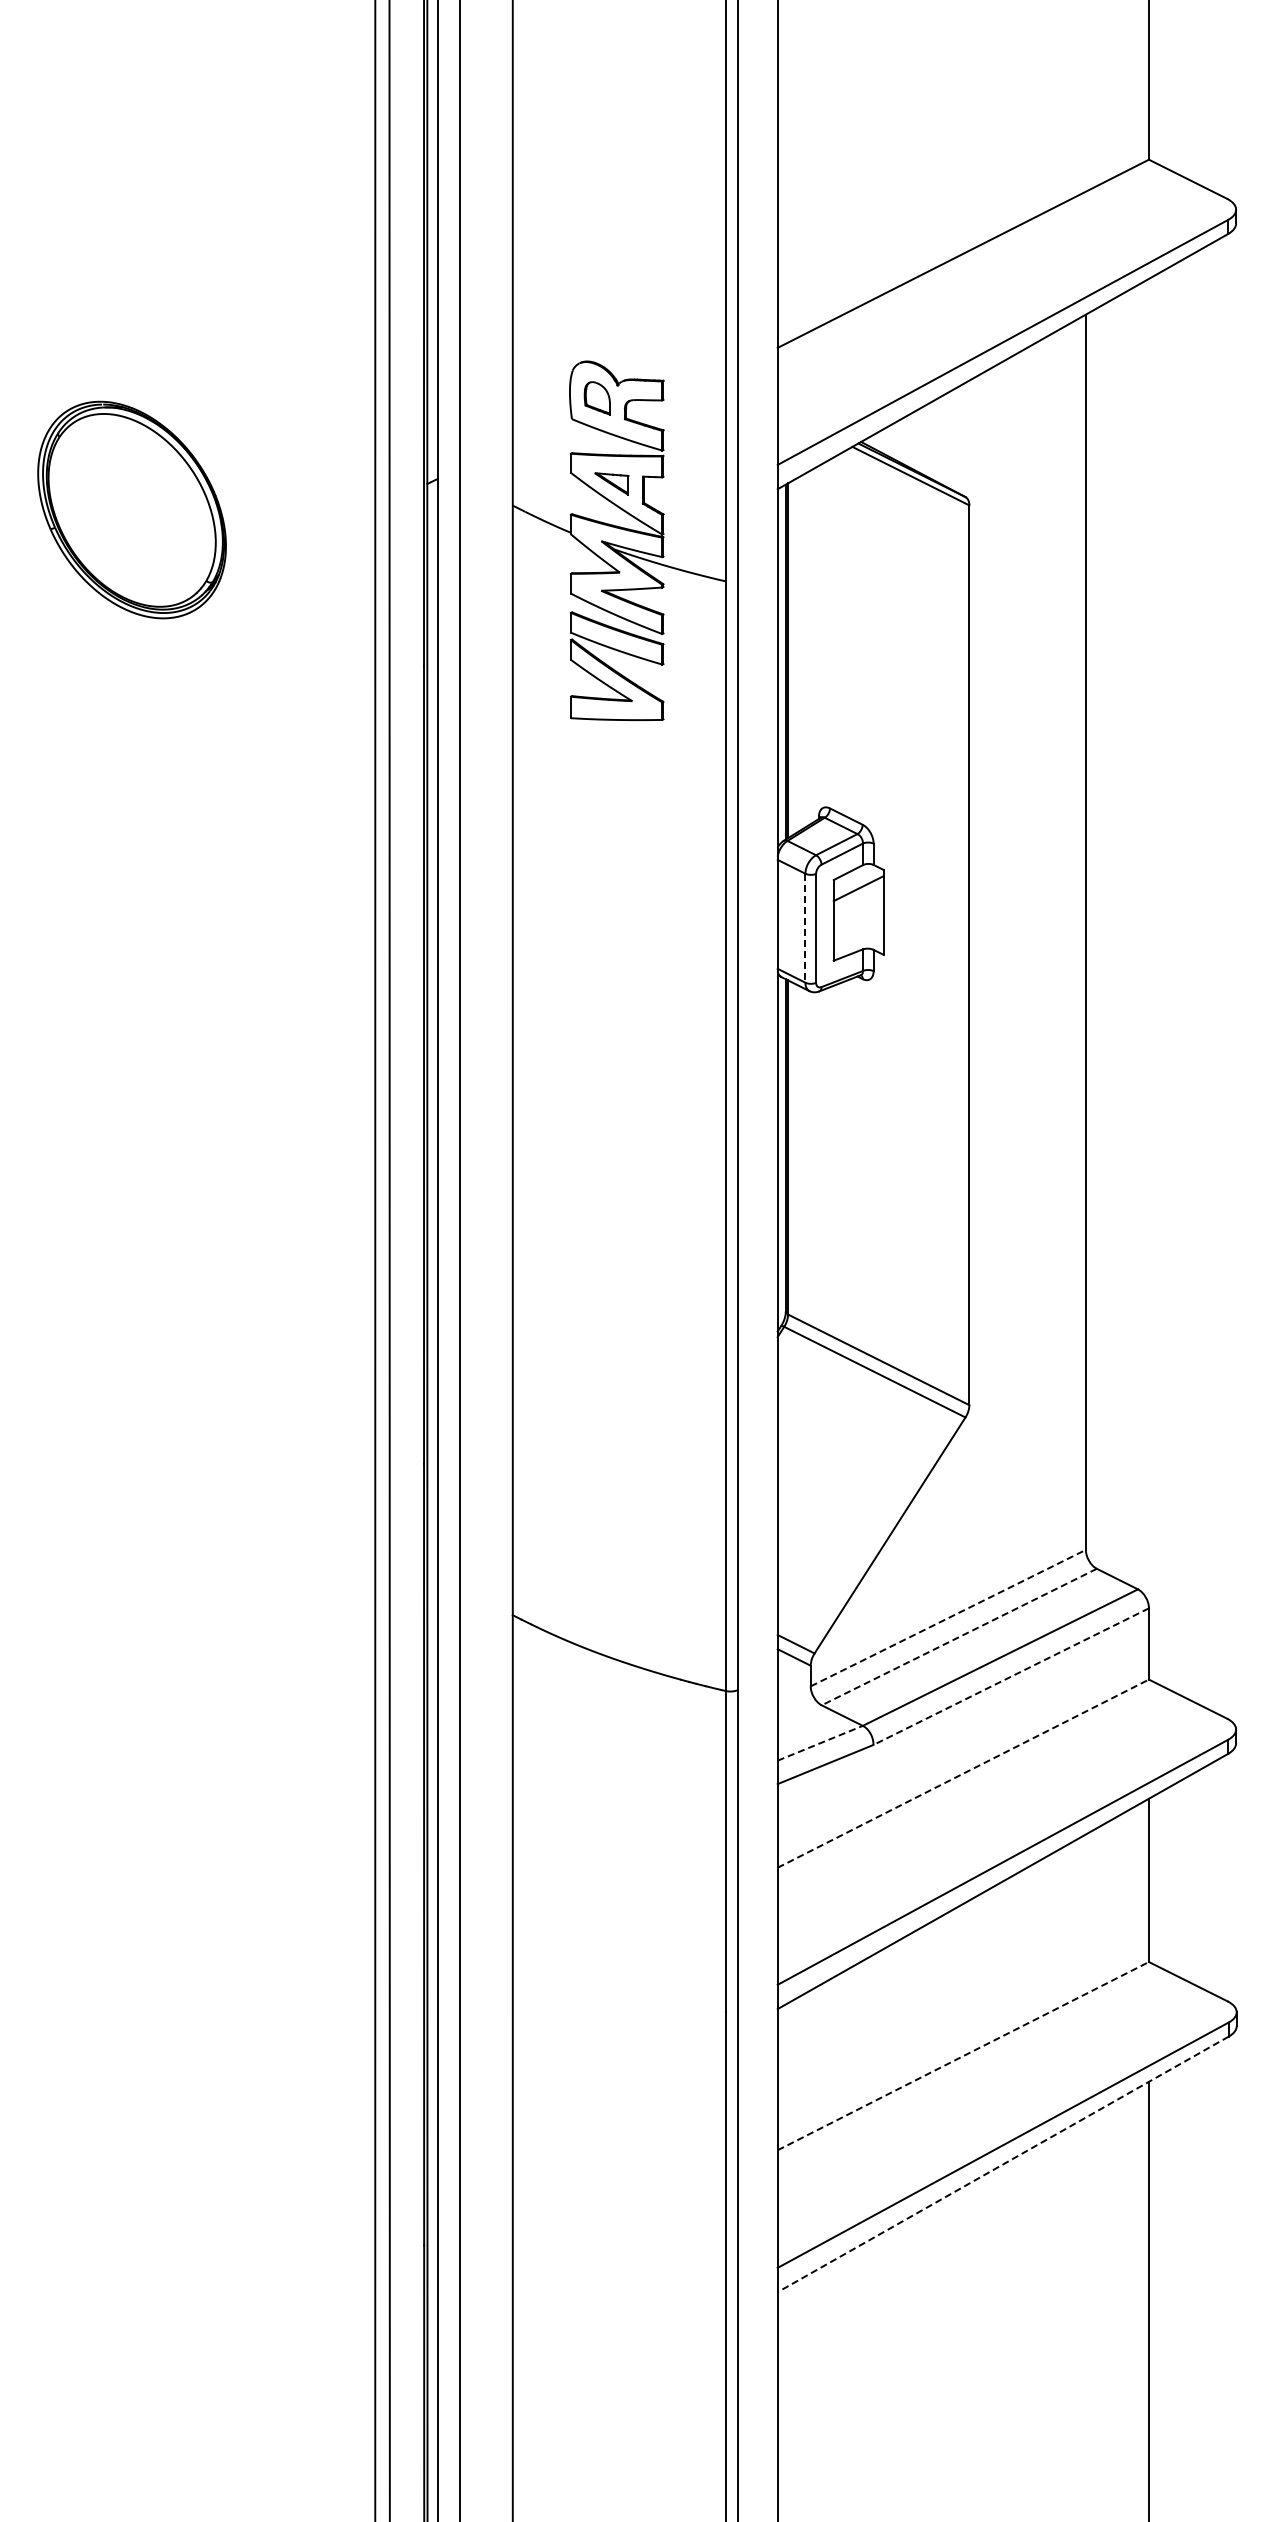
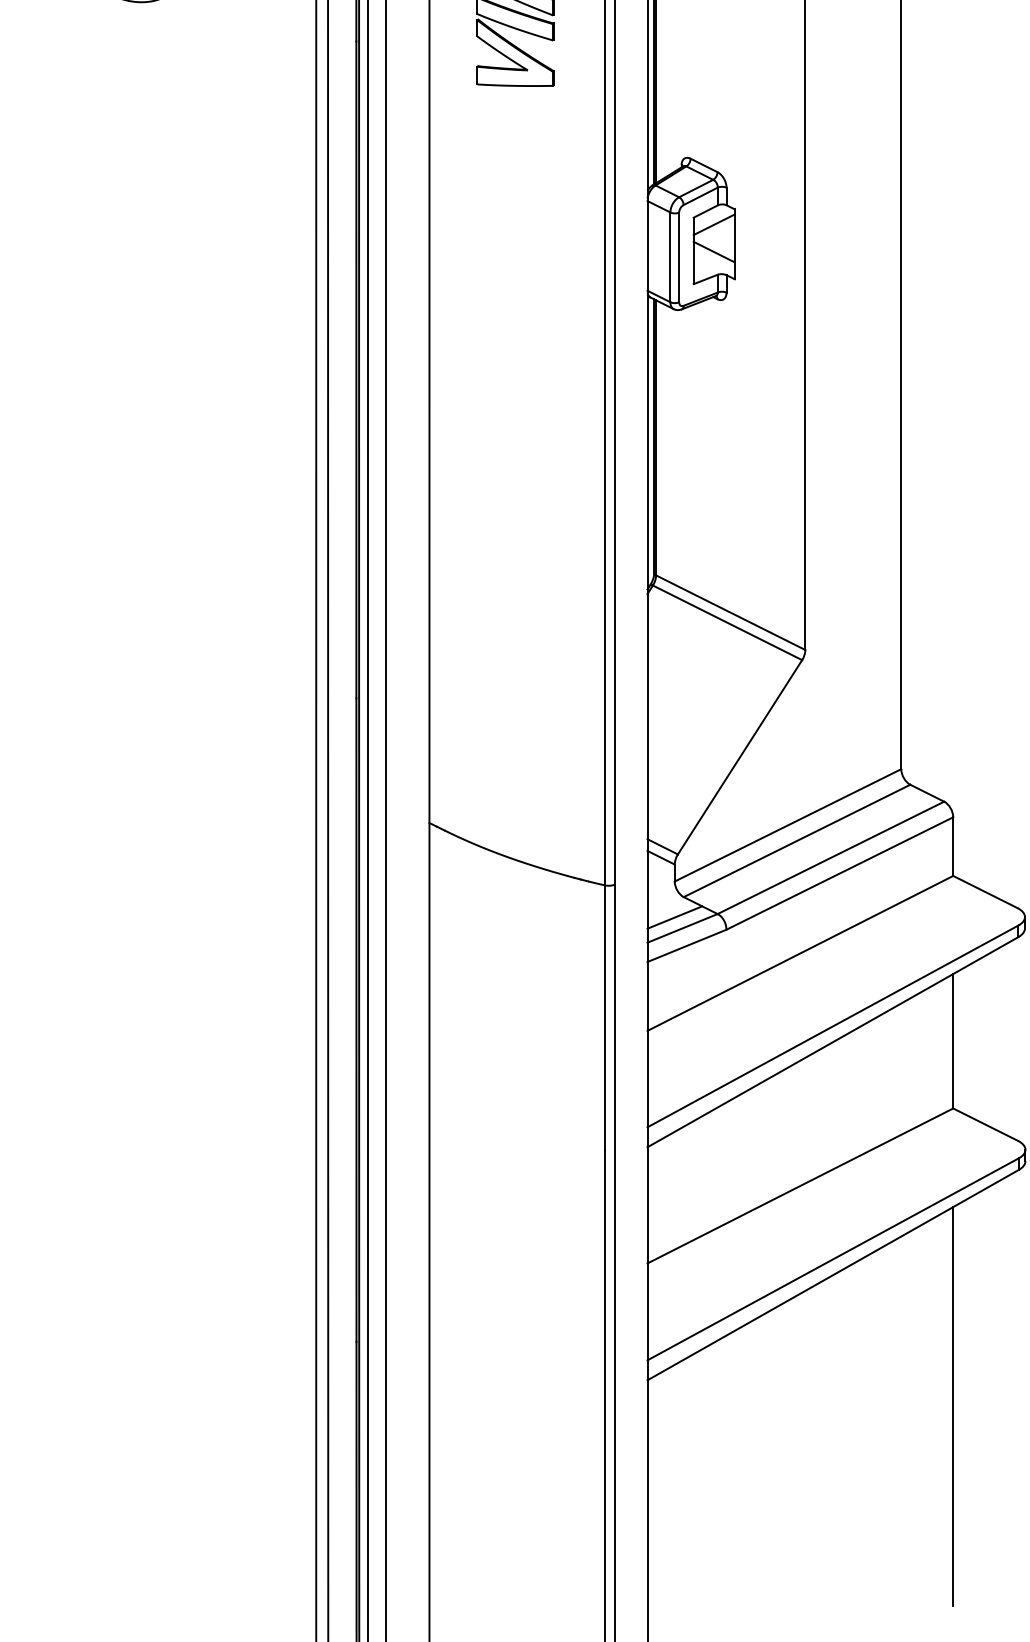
line: (858, 921) -> (714, 251), added
line: (805, 928) -> (670, 257), dashed -> solid
line: (948, 1618) -> (788, 825), dashed -> solid
line: (959, 1637) -> (797, 841), dashed -> solid
line: (1011, 1676) -> (840, 873), dashed -> solid
line: (810, 1729) -> (674, 917), added
line: (820, 1743) -> (682, 928), dashed -> solid
line: (963, 1773) -> (800, 953), dashed -> solid
line: (963, 2055) -> (800, 1185), dashed -> solid
line: (1002, 2164) -> (832, 1275), dashed -> solid

